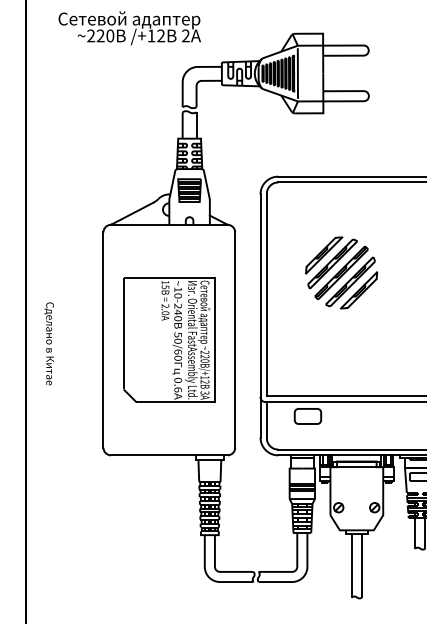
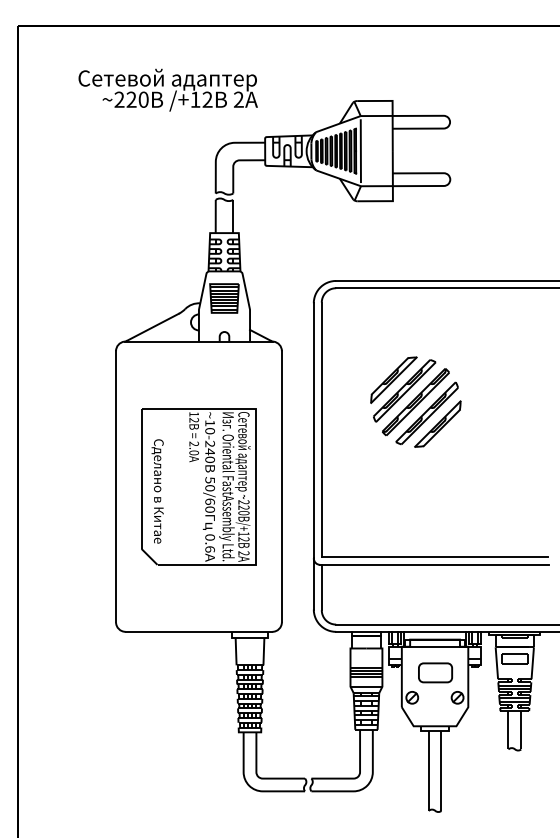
text: (129, 27) -> (167, 89), moved
text: (164, 286) -> (193, 419), 15 -> 12
text: (49, 343) -> (157, 491), moved
text: (203, 393) -> (242, 553), 3 -> 2
part: (307, 416) -> (435, 672), moved

